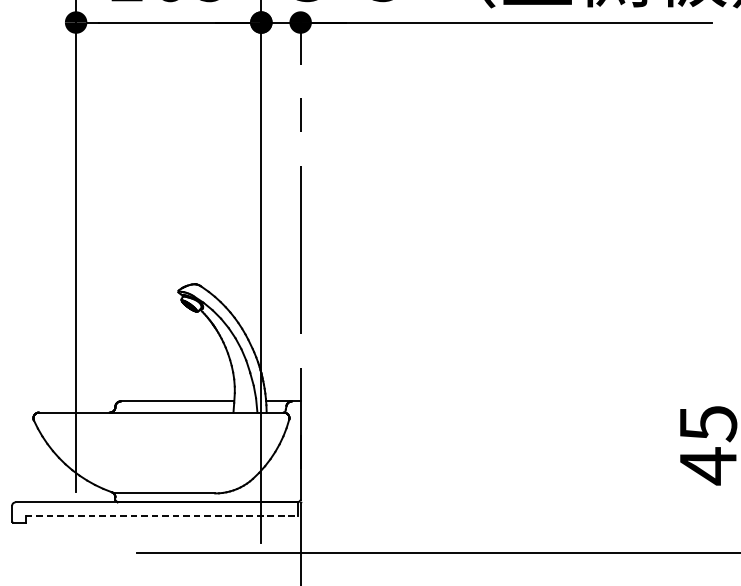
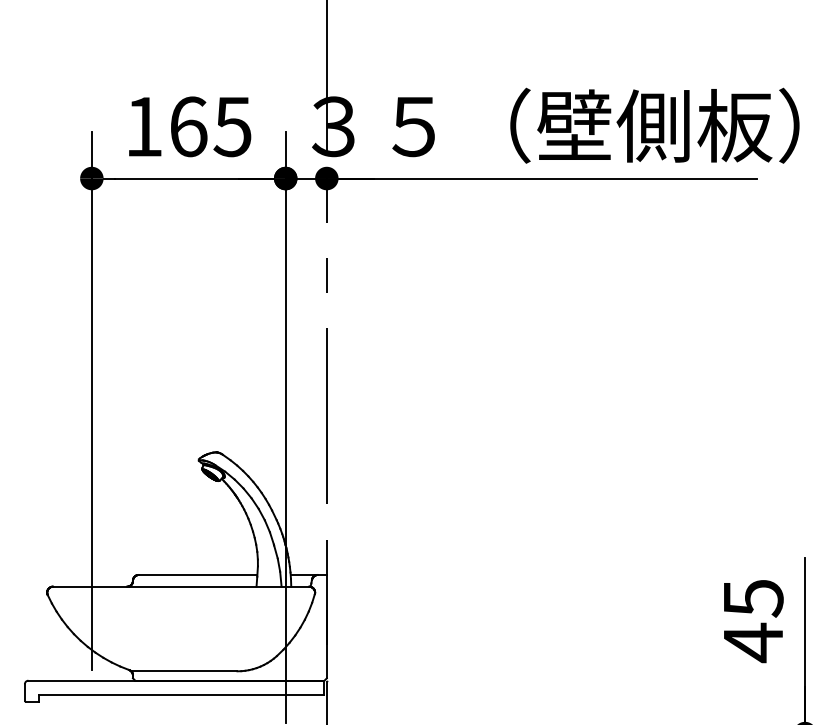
line: (161, 515) -> (181, 694), dashed -> solid

